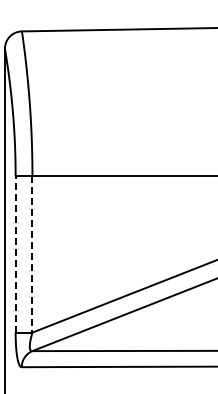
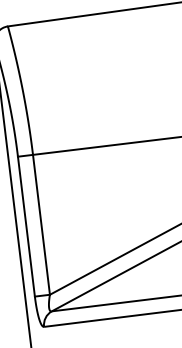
line: (15, 253) -> (26, 225), dashed -> solid
line: (32, 254) -> (41, 224), dashed -> solid

